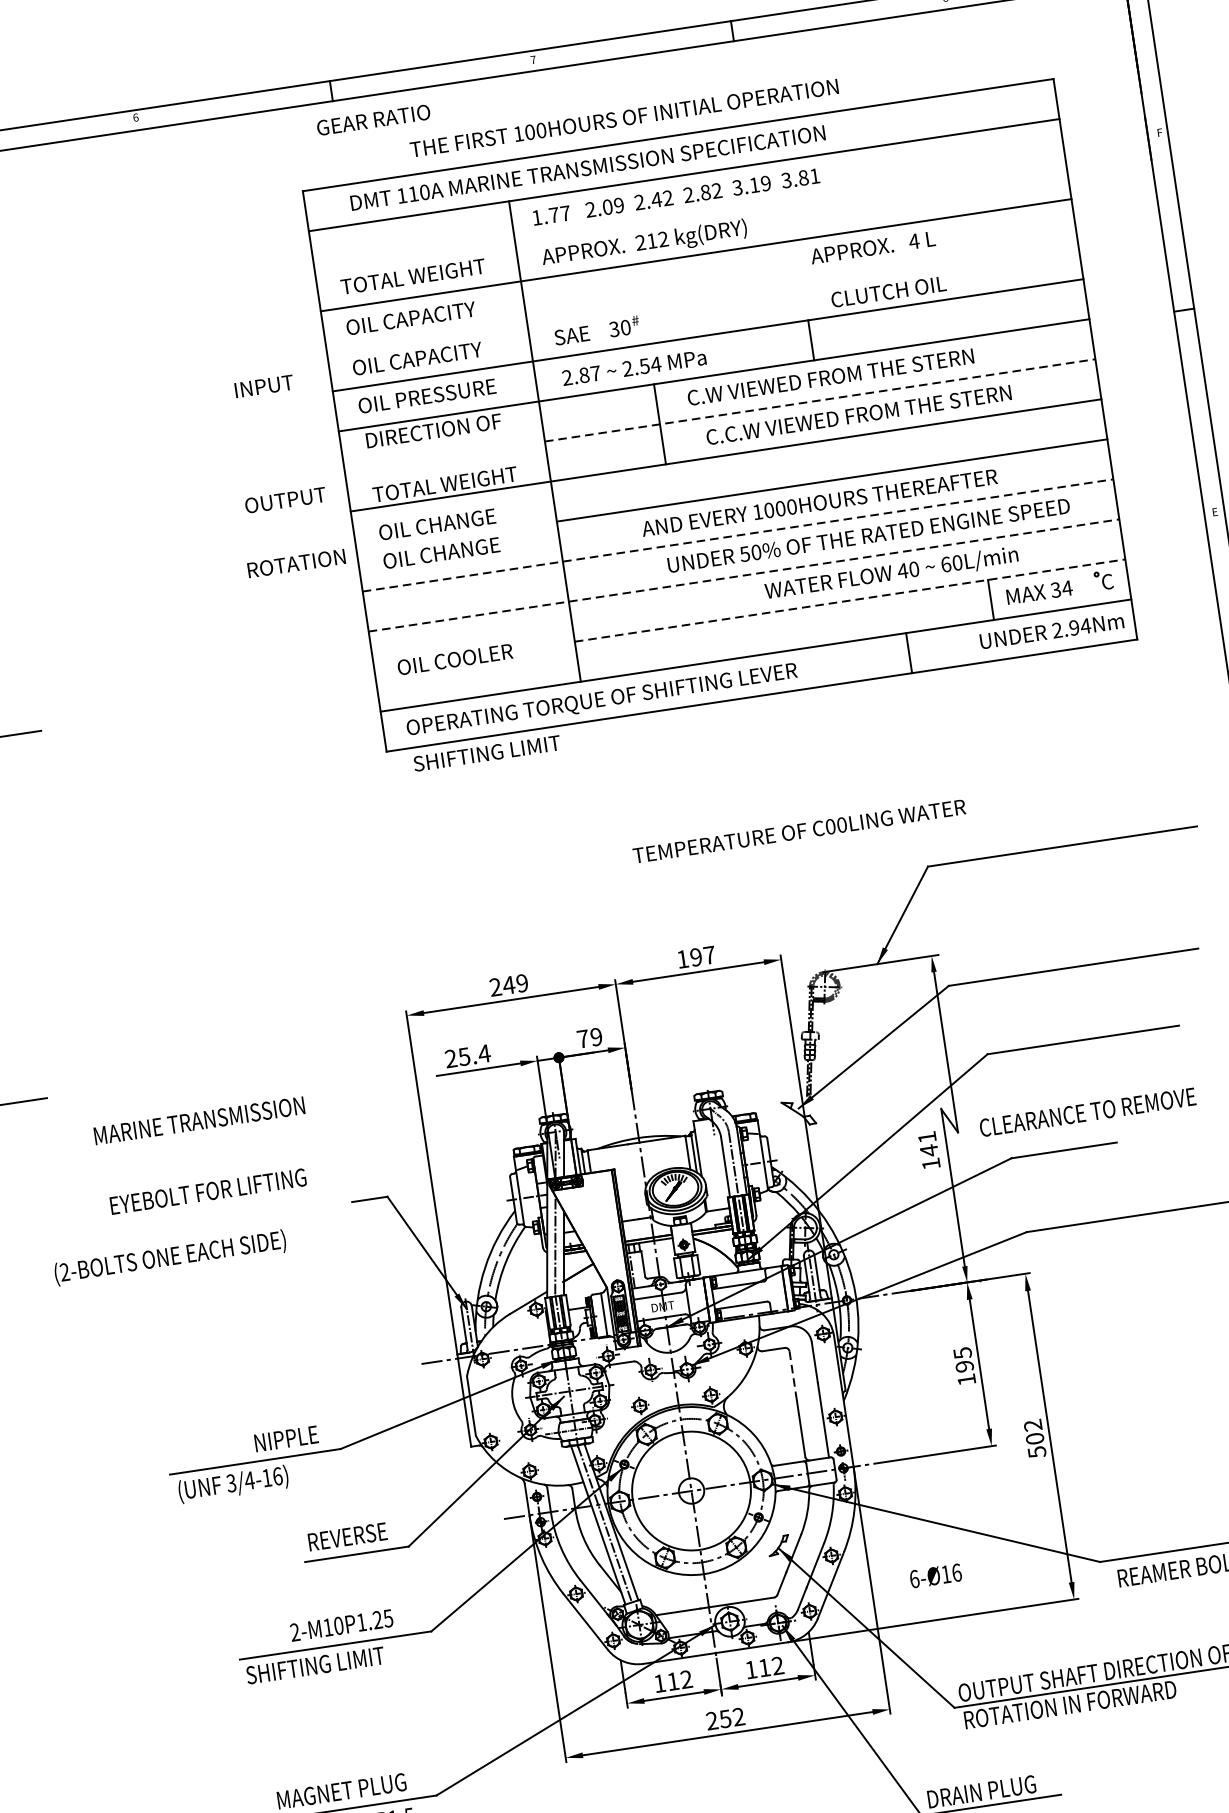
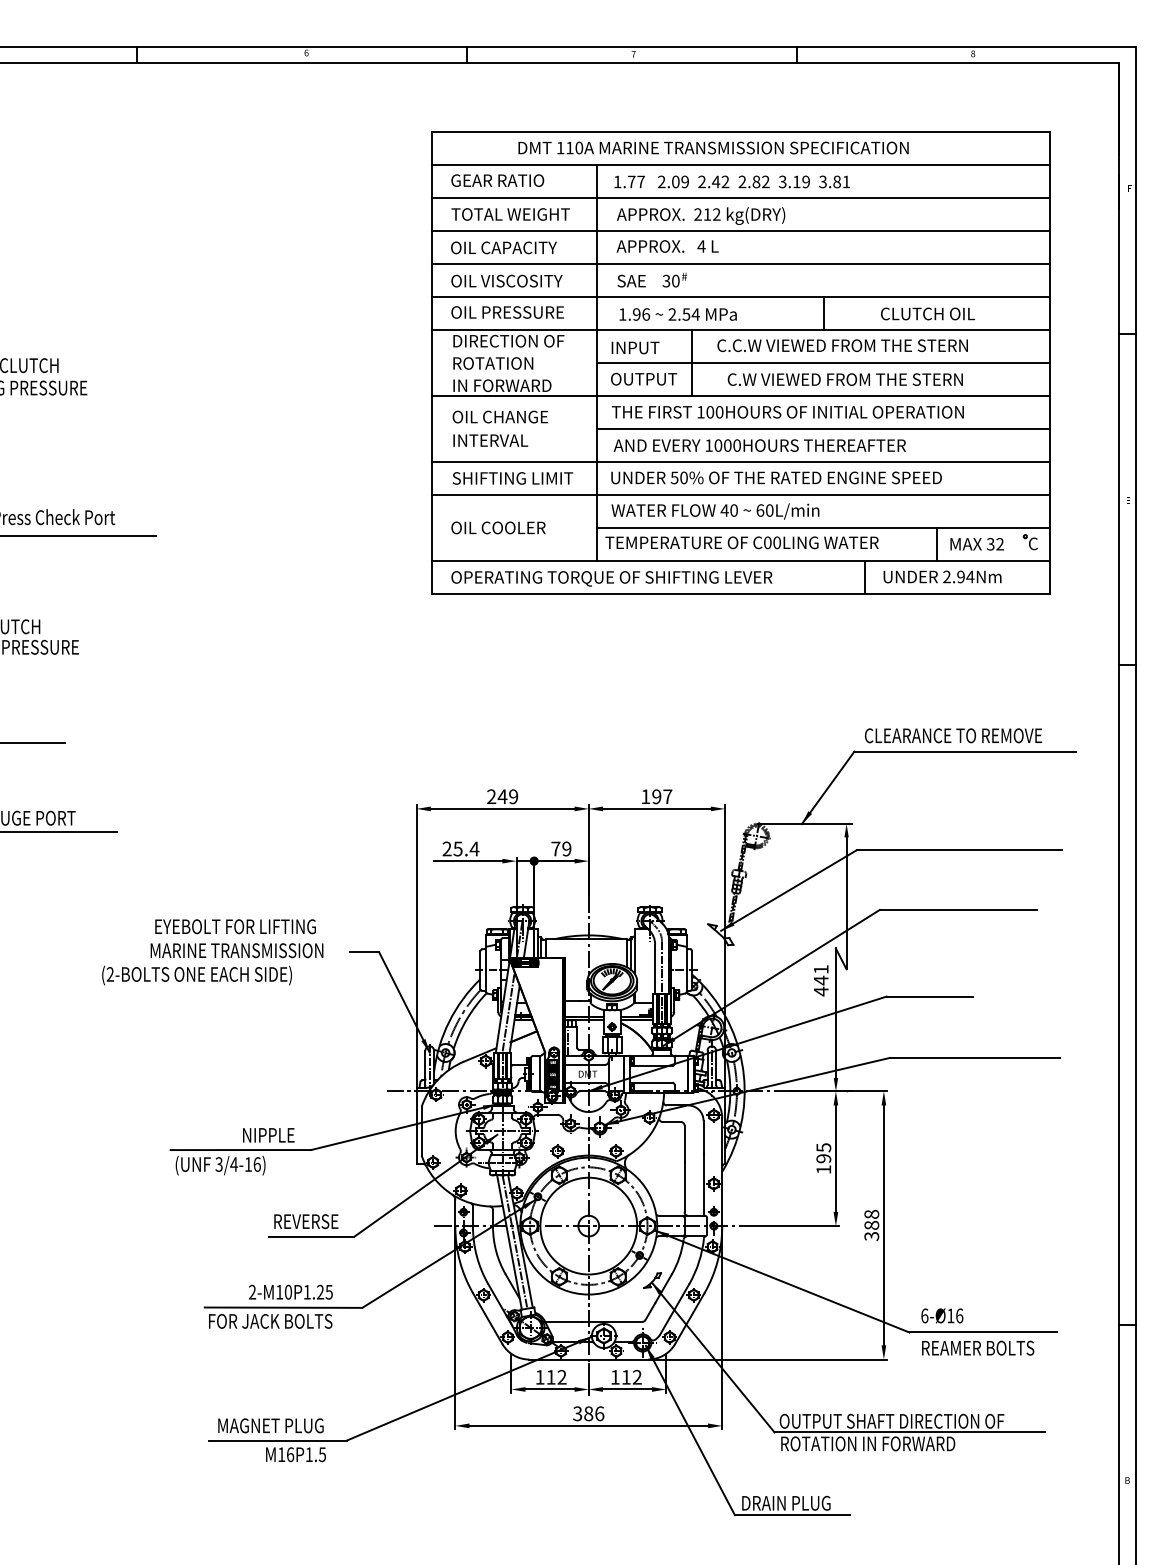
text: (623, 118) -> (787, 412), moved
text: (373, 120) -> (497, 180), moved
text: (587, 167) -> (713, 147), moved
line: (690, 215) -> (741, 198), added
text: (872, 247) -> (667, 246), moved
text: (888, 291) -> (927, 313), moved
line: (702, 295) -> (741, 264), added
text: (438, 354) -> (521, 280), OIL CAPACITY -> OIL VISCOSITY
text: (848, 374) -> (849, 345), C.W VIEWED FROM THE STERN -> C.C.W VIEWED FROM THE STERN
text: (581, 375) -> (634, 314), 2.87 -> 1.96
text: (264, 385) -> (635, 347), moved
line: (820, 400) -> (823, 363), dashed -> solid
text: (867, 413) -> (860, 379), C.C.W VIEWED FROM THE STERN -> C.W VIEWED FROM THE STERN
text: (445, 484) -> (511, 385), TOTAL WEIGHT -> IN FORWARD
text: (285, 499) -> (644, 378), moved
text: (819, 502) -> (759, 445), moved
line: (738, 535) -> (741, 462), dashed -> solid
text: (868, 535) -> (776, 477), moved
text: (441, 553) -> (500, 440), OIL CHANGE -> INTERVAL
text: (296, 563) -> (493, 363), moved
text: (891, 573) -> (715, 511), moved
line: (744, 576) -> (741, 495), dashed -> solid
text: (1066, 588) -> (999, 544), 34 -> 32
line: (849, 600) -> (823, 527), dashed -> solid
text: (1051, 630) -> (942, 576), moved
text: (486, 753) -> (512, 478), moved
text: (798, 831) -> (741, 542), moved
text: (1087, 1111) -> (953, 735), moved
text: (198, 1120) -> (236, 950), moved
text: (931, 1163) -> (821, 991), 141 -> 441
line: (792, 1374) -> (684, 1144), dashed -> solid
text: (1034, 1437) -> (871, 1224), 502 -> 388
text: (935, 1575) -> (942, 1315), moved
text: (322, 1664) -> (270, 1321), SHIFTING LIMIT -> FOR JACK BOLTS
text: (725, 1718) -> (588, 1413), 252 -> 386

